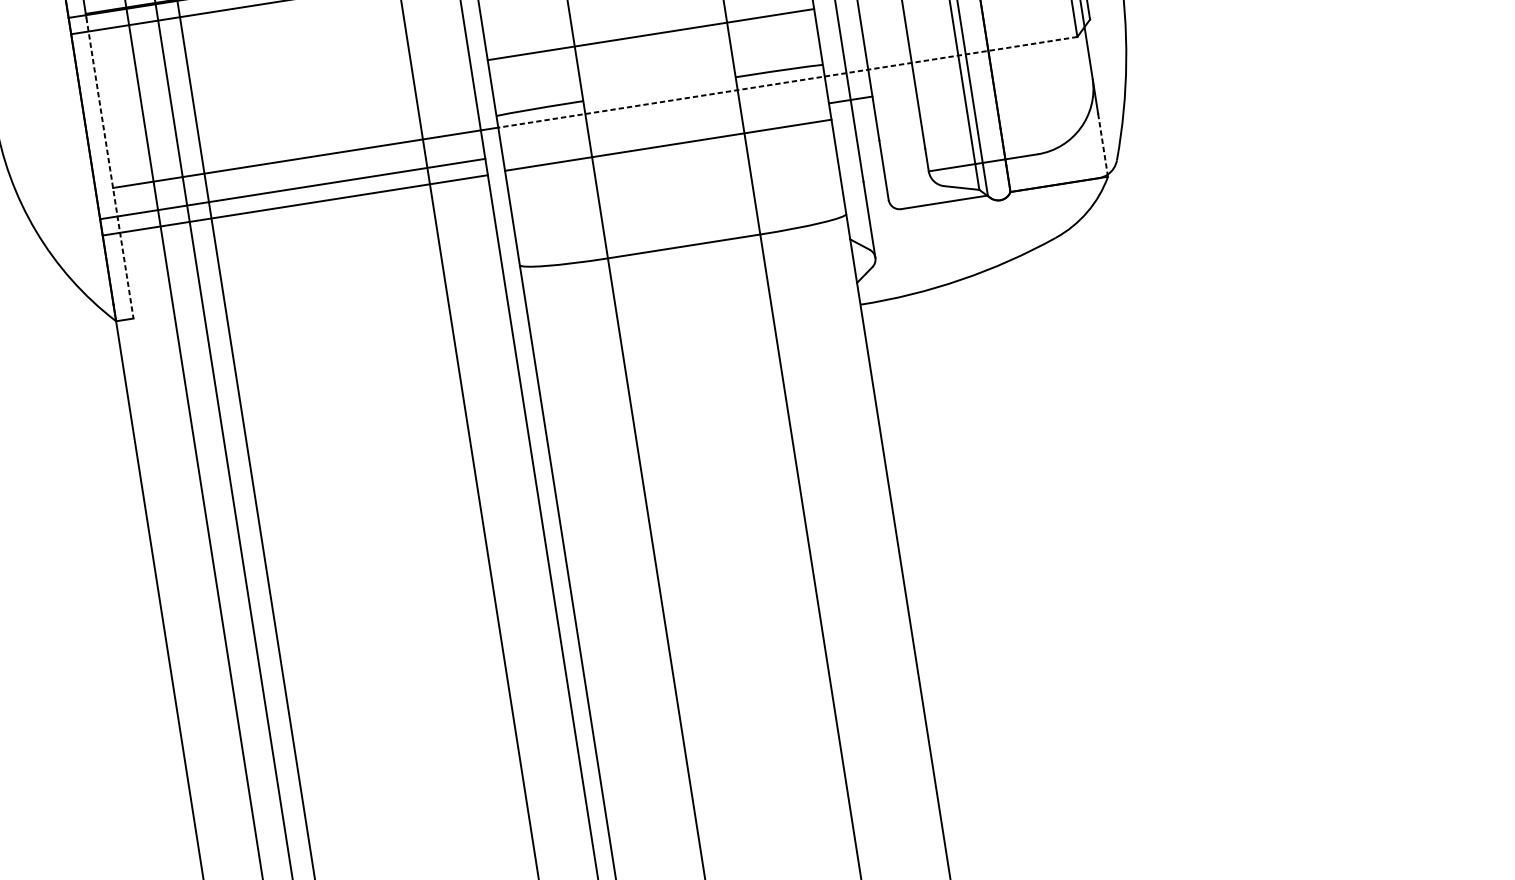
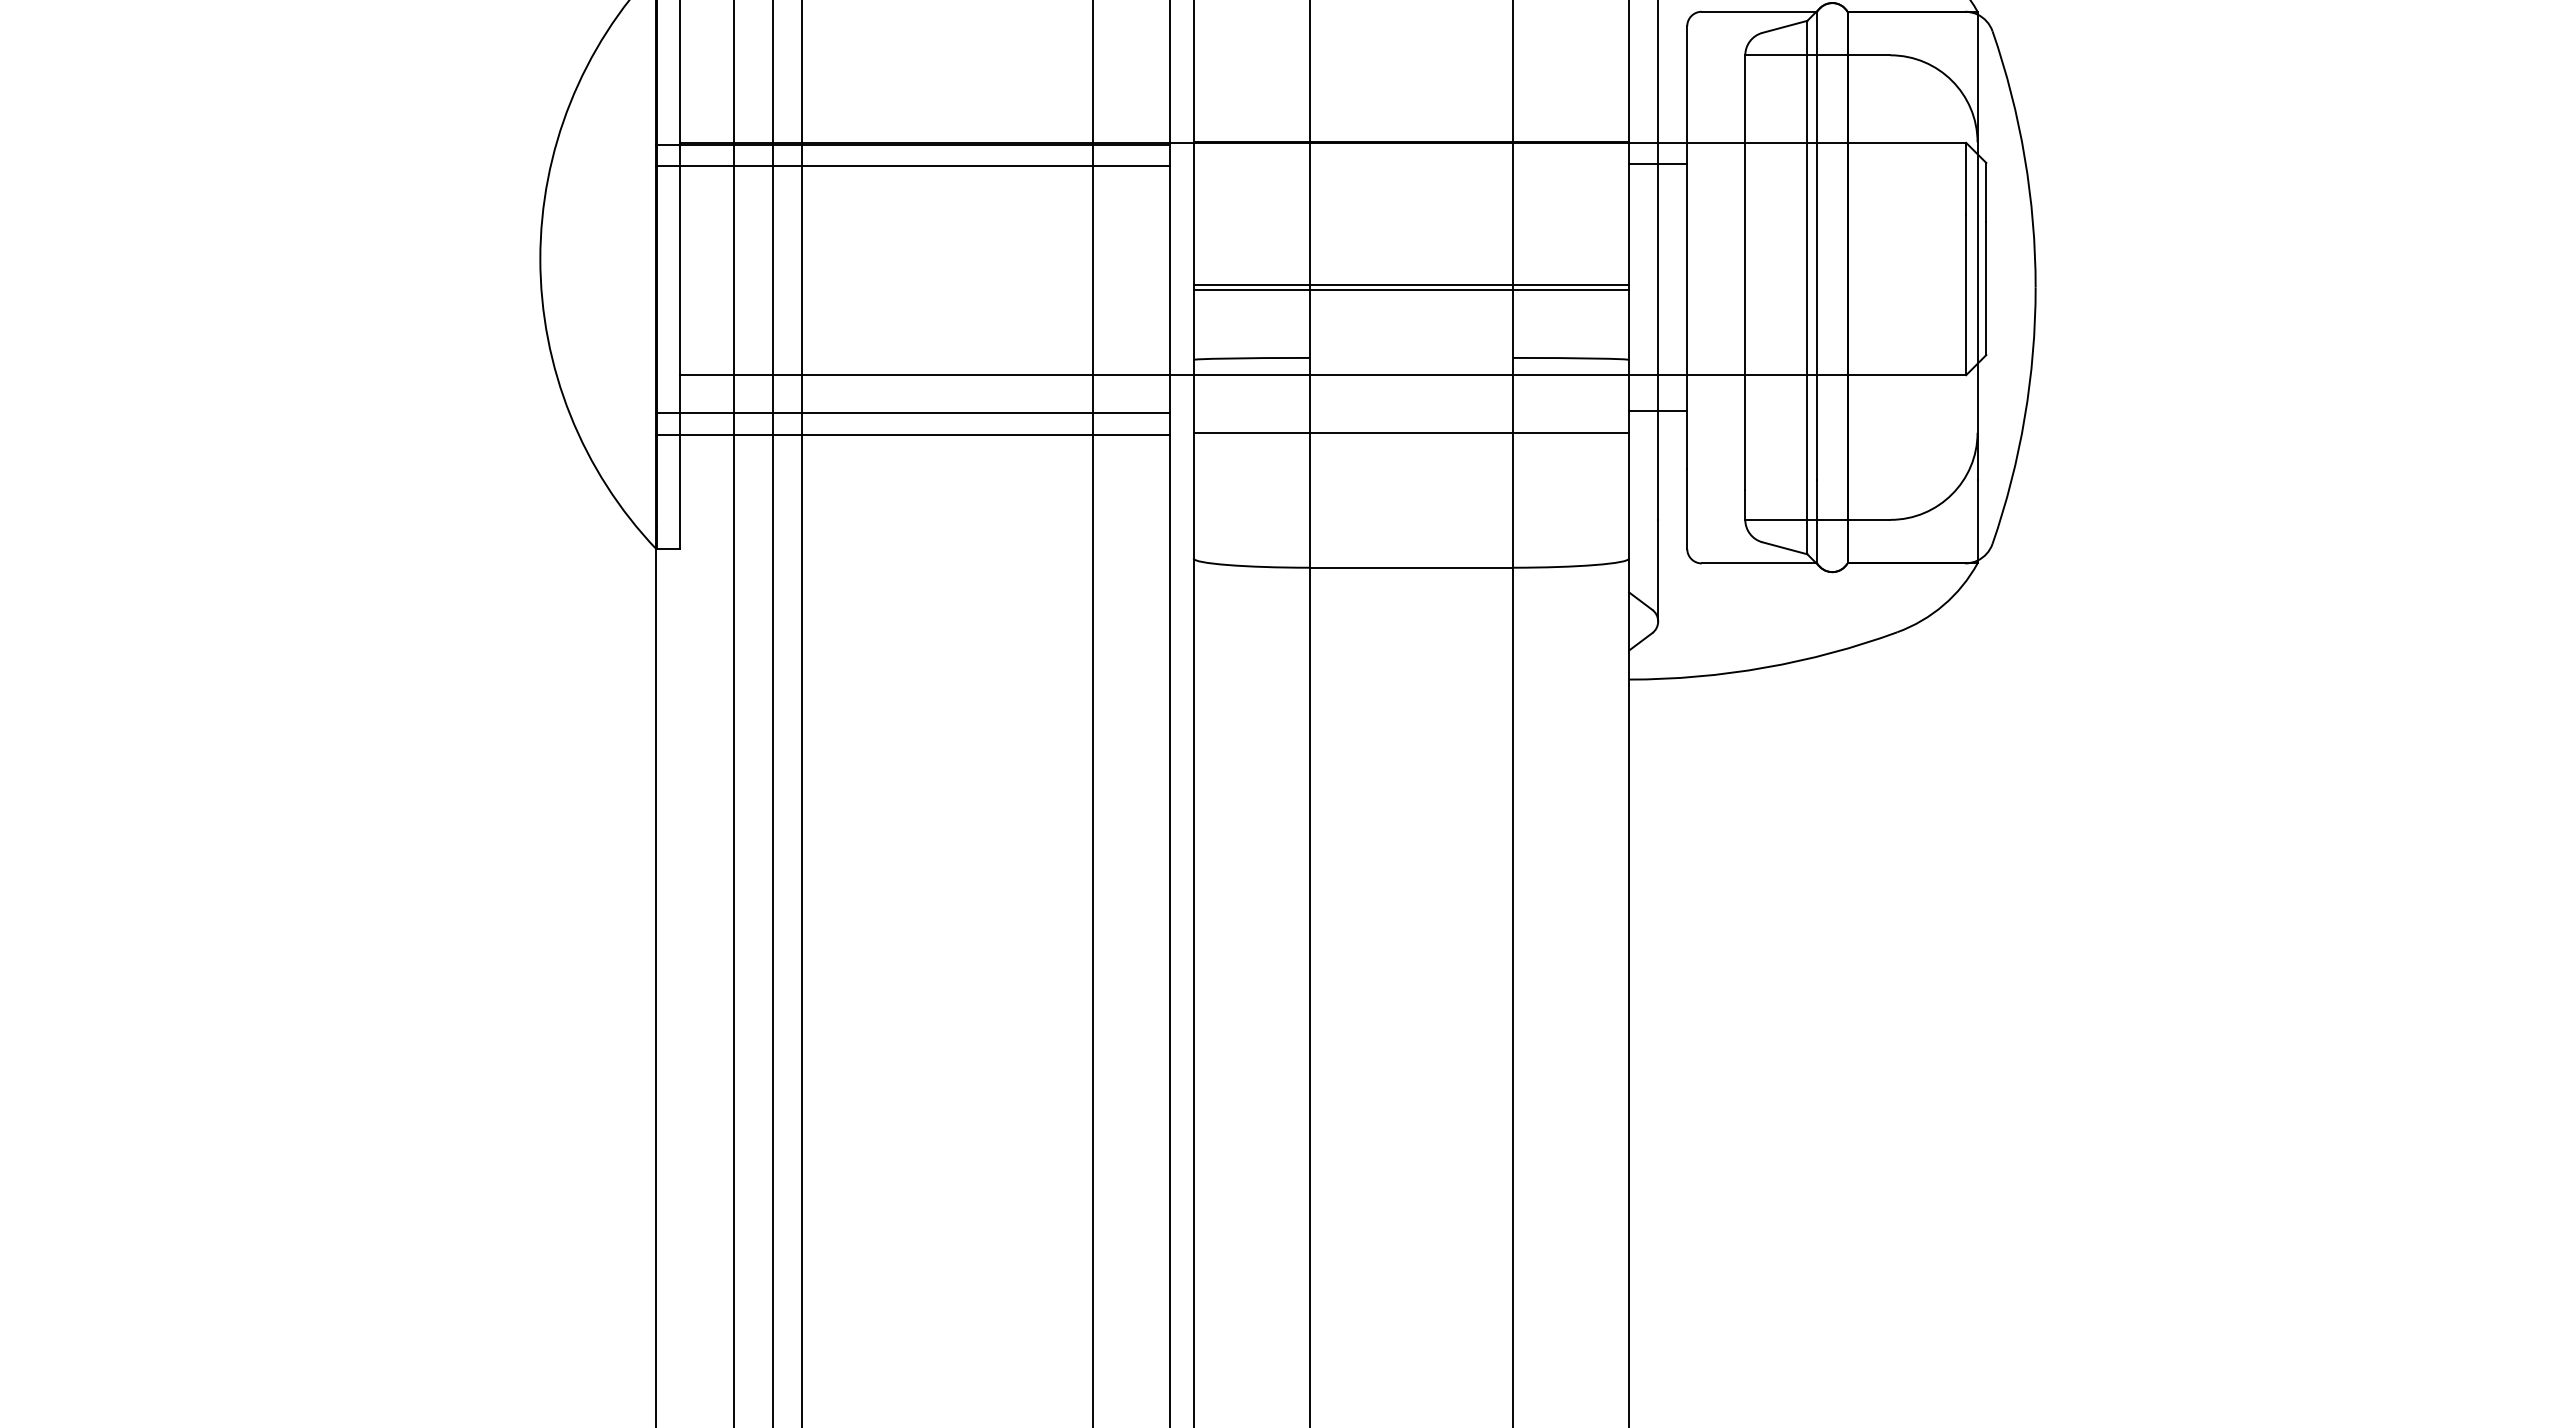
line: (651, 38) -> (1411, 290), added
line: (787, 82) -> (1579, 375), dashed -> solid
line: (1103, 145) -> (1977, 521), dashed -> solid
line: (109, 168) -> (679, 348), dashed -> solid

